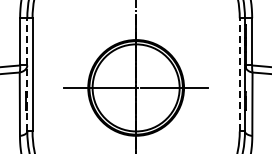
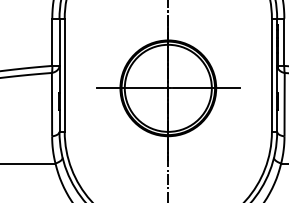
line: (27, 75) -> (59, 75), dashed -> solid
line: (239, 75) -> (271, 75), dashed -> solid

